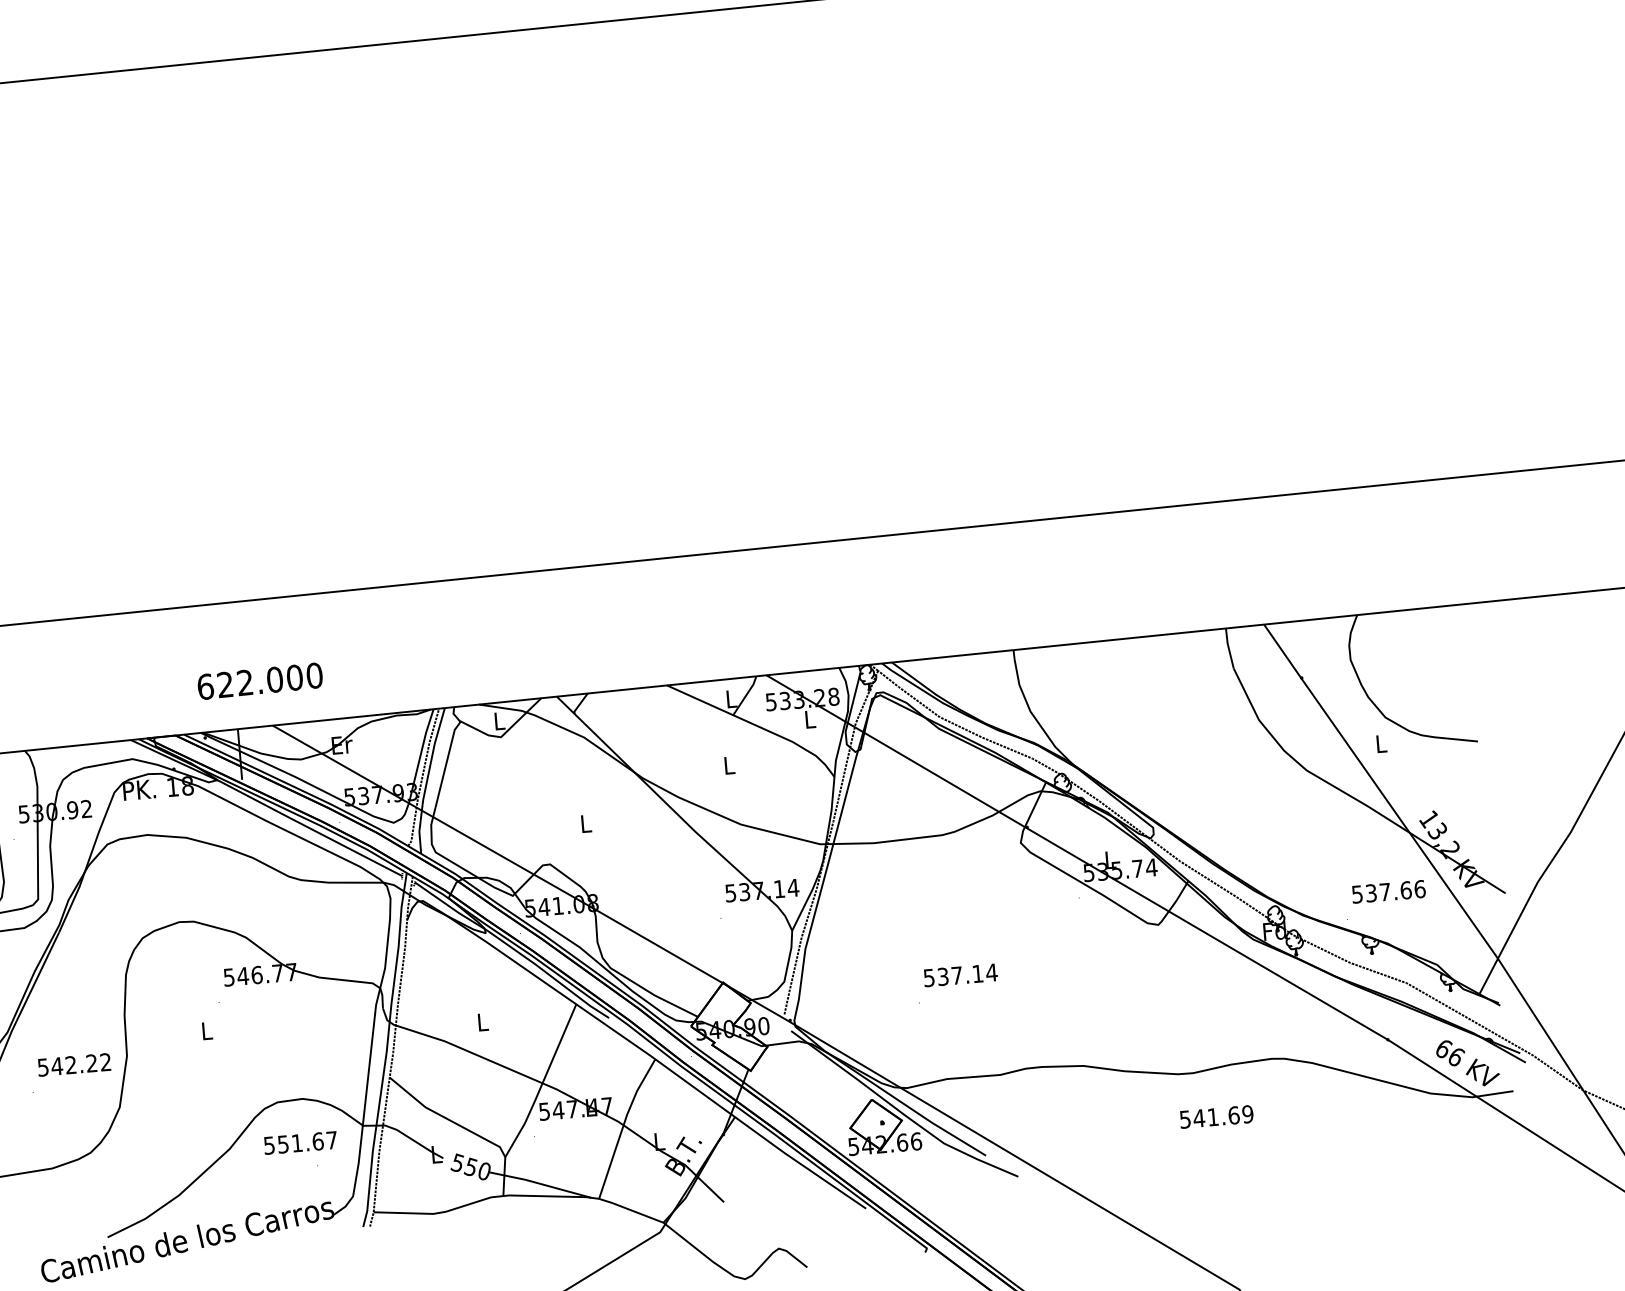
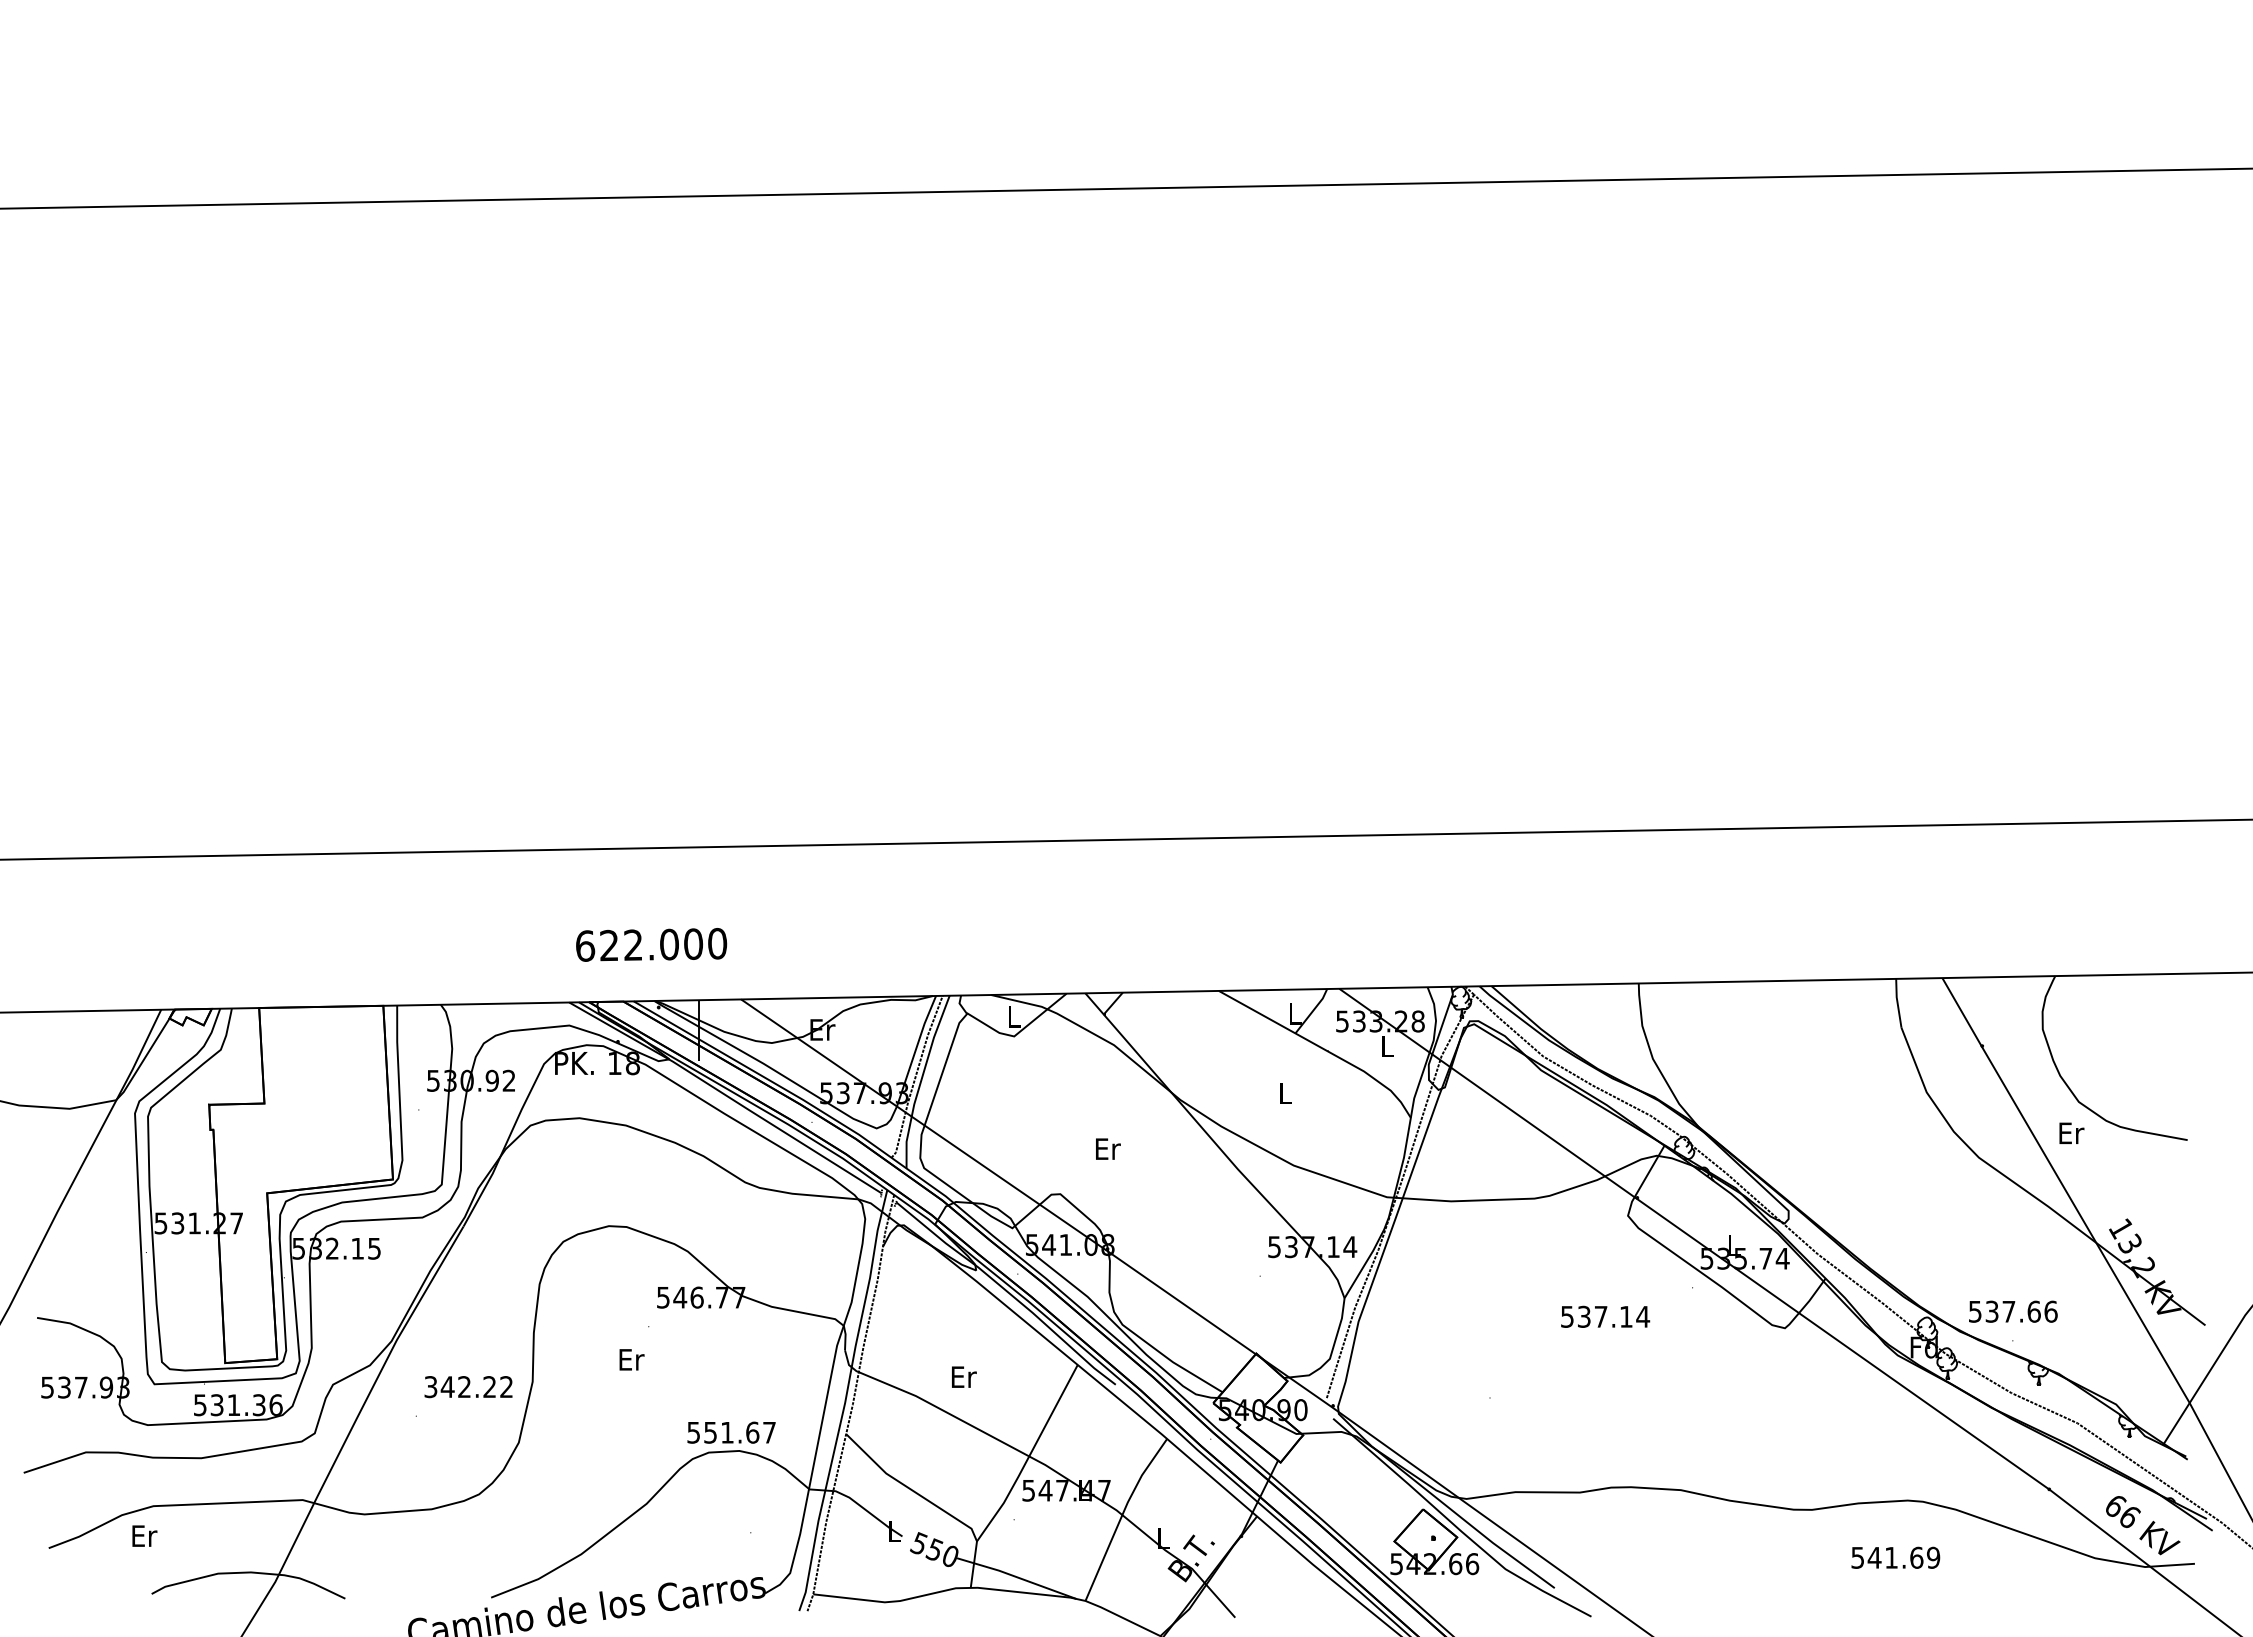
text: (260, 680) -> (651, 944), moved
text: (1381, 744) -> (2071, 1133), L -> Er
text: (586, 823) -> (1108, 1148), L -> Er
text: (1388, 891) -> (2013, 1311), moved
text: (960, 975) -> (1605, 1316), moved
text: (483, 1021) -> (964, 1376), L -> Er
text: (207, 1030) -> (631, 1359), L -> Er
text: (43, 1067) -> (431, 1386), 542.22 -> 342.22
text: (1216, 1116) -> (1895, 1557), moved
text: (300, 1142) -> (731, 1432), moved

